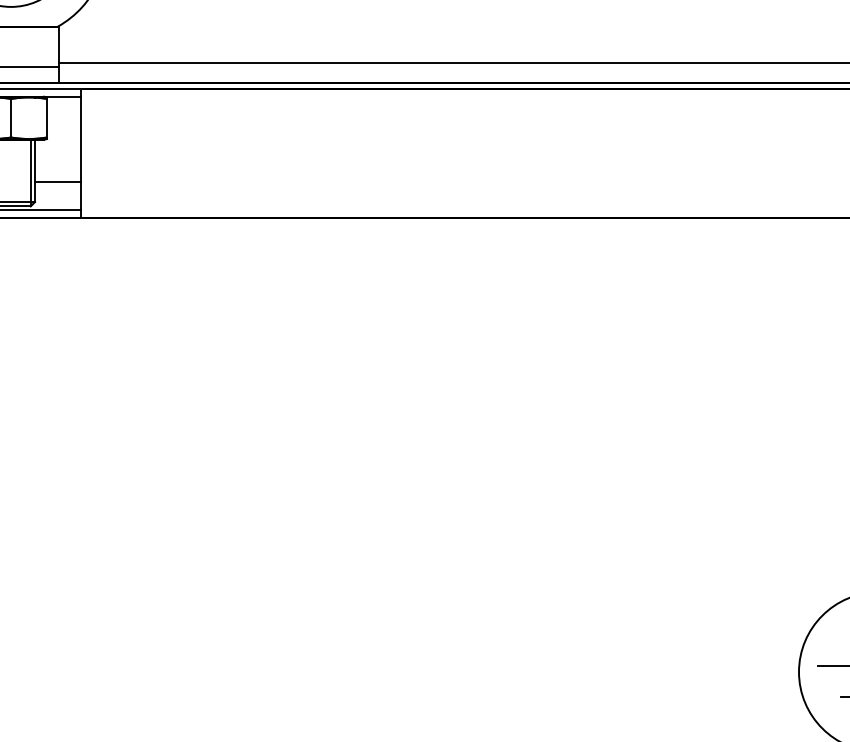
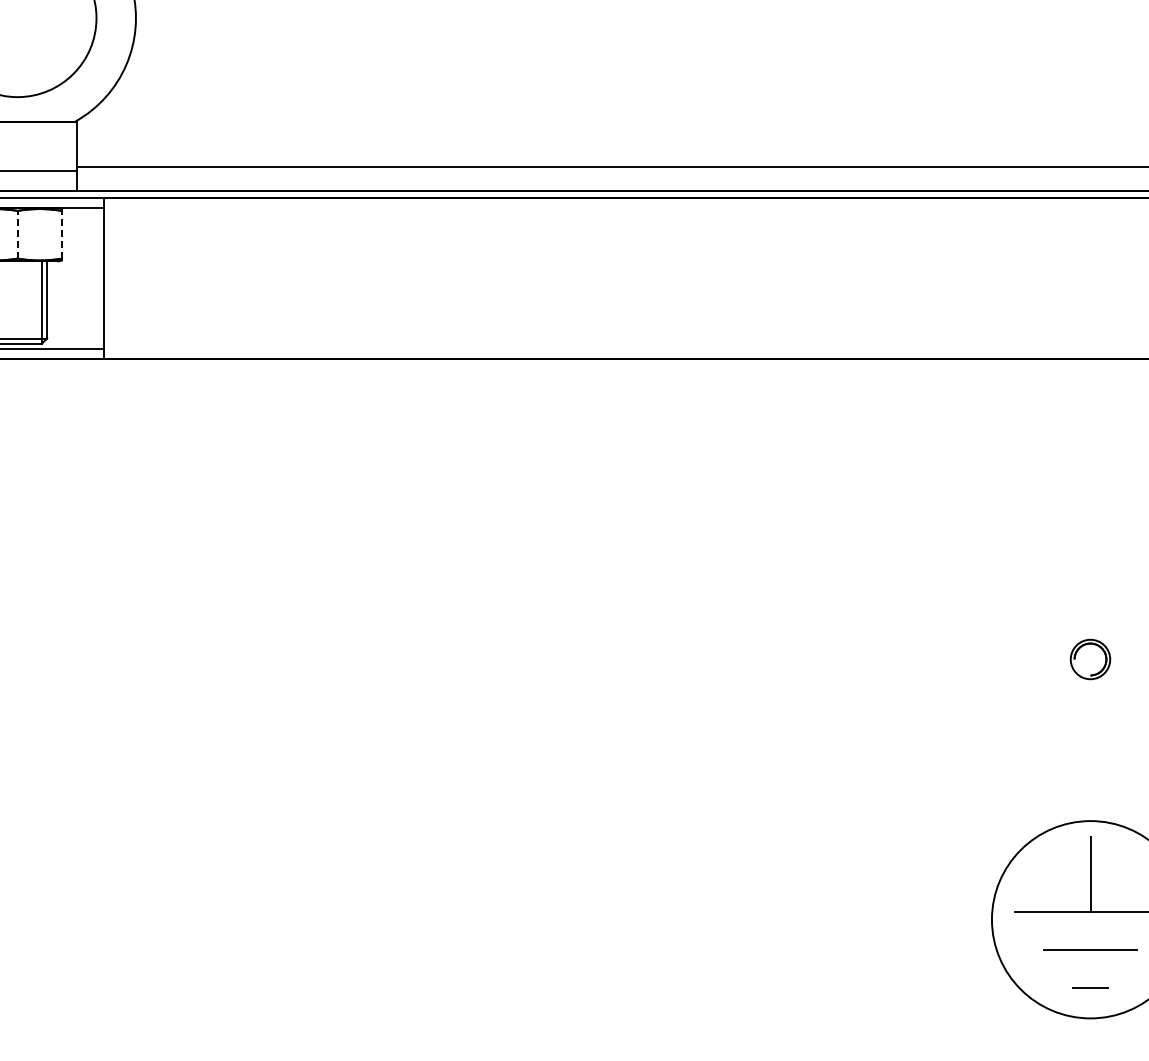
line: (11, 118) -> (17, 234), solid -> dashed
line: (46, 118) -> (61, 234), solid -> dashed
line: (57, 182) -> (75, 314), removed

